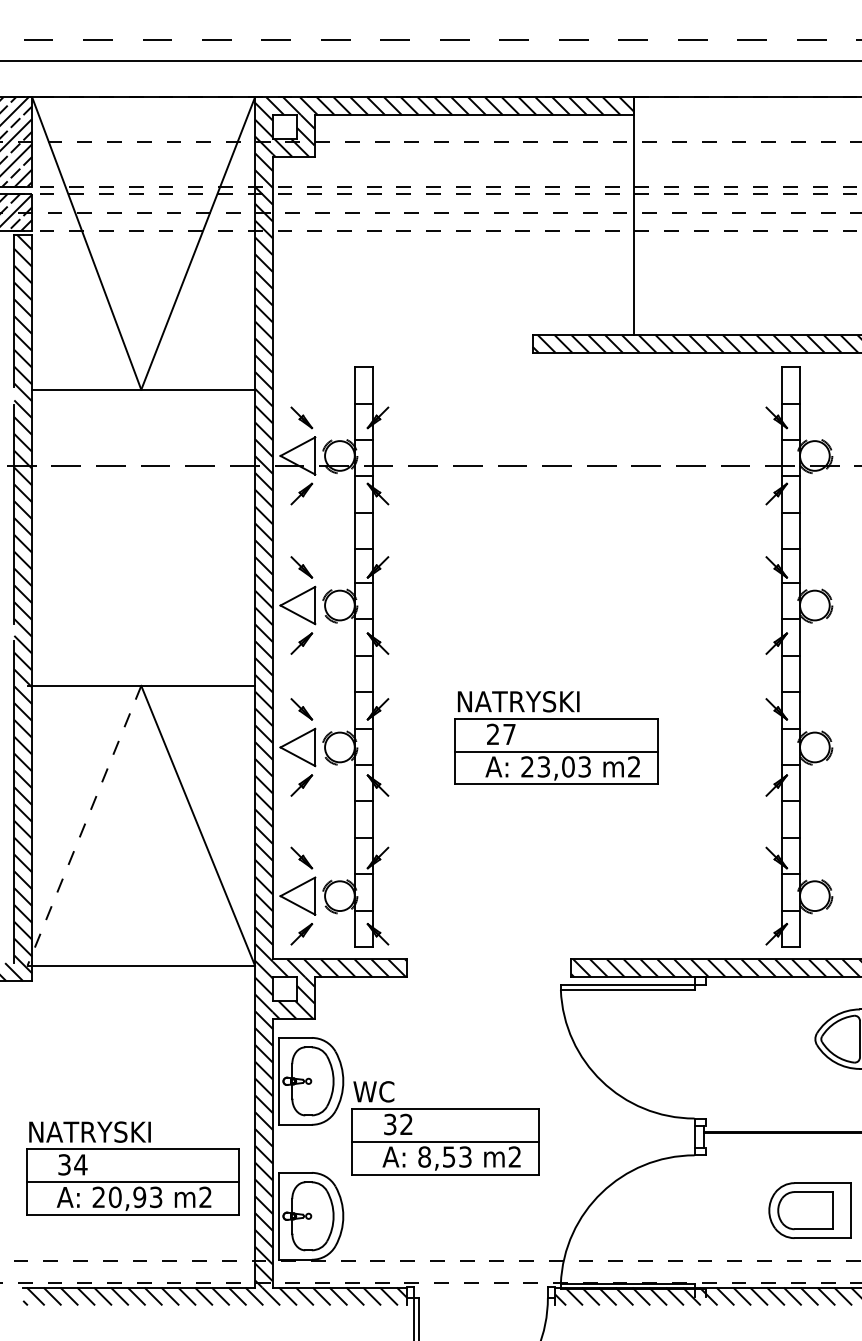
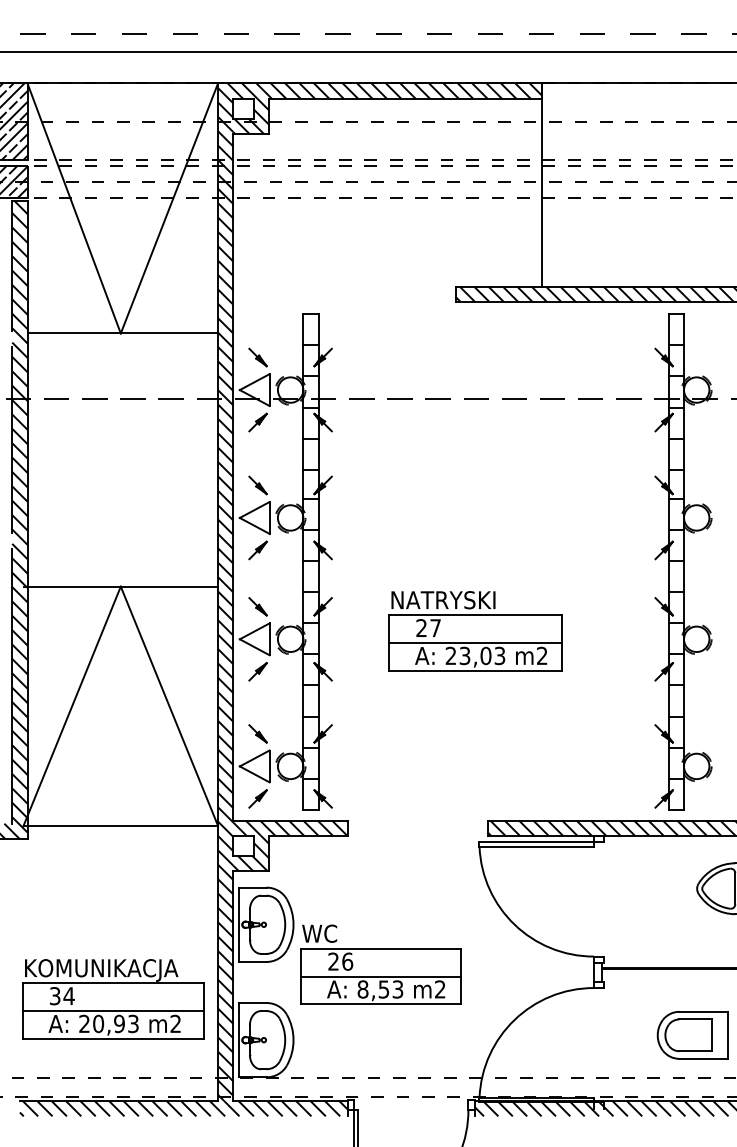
line: (84, 826) -> (72, 706), dashed -> solid
text: (398, 1124) -> (340, 961), 32 -> 26
text: (119, 1134) -> (102, 970), NATRYSKI -> KOMUNIKACJA

